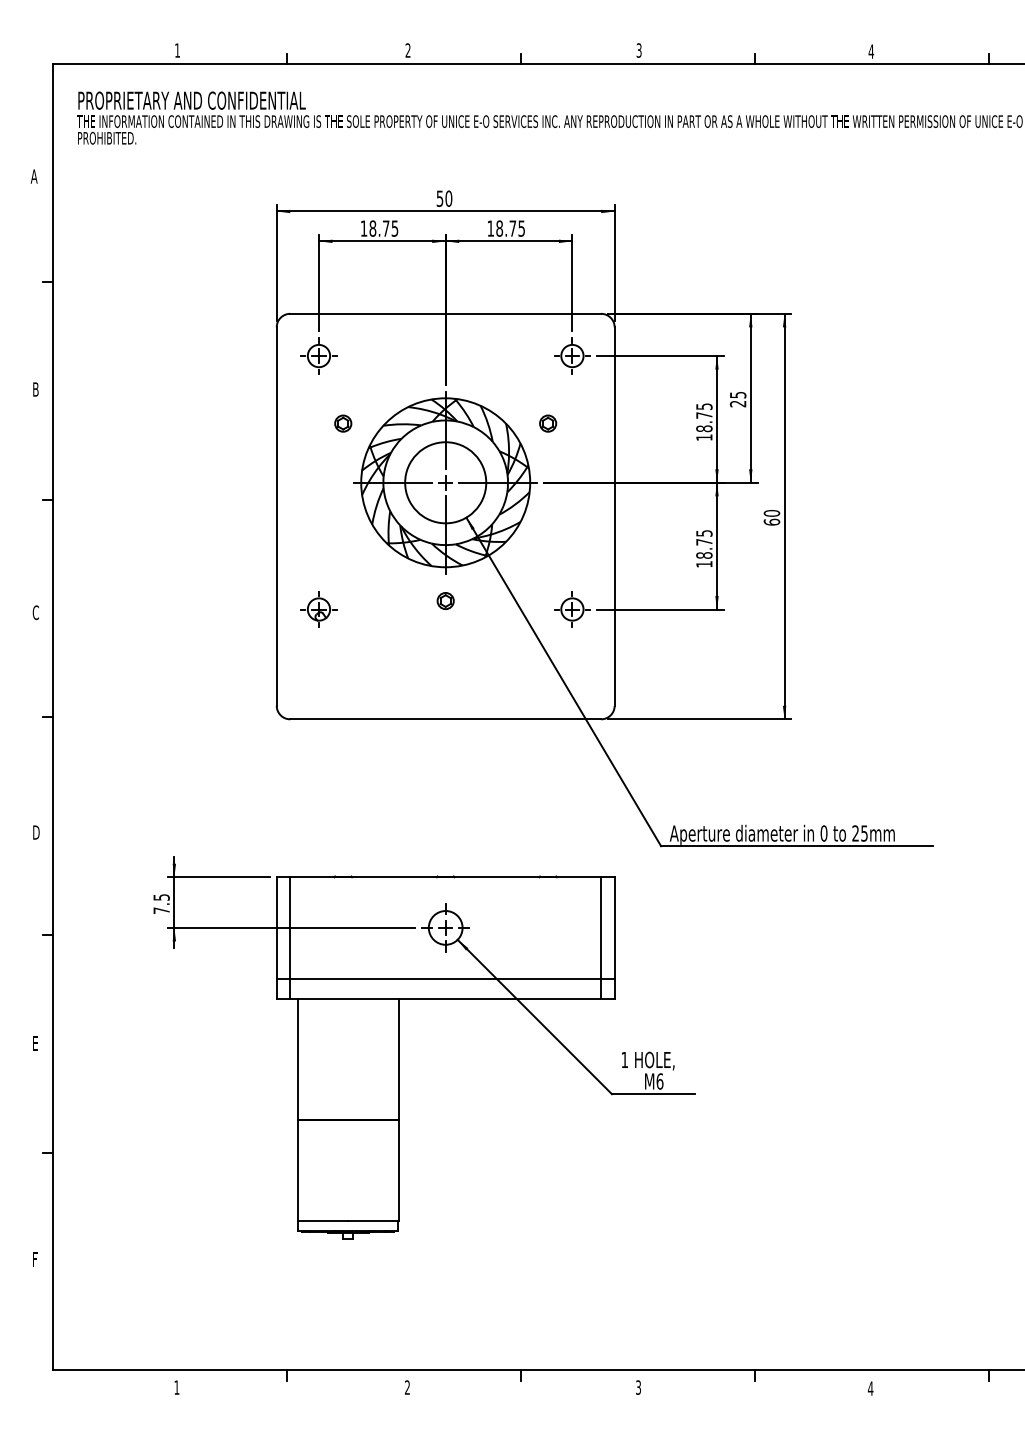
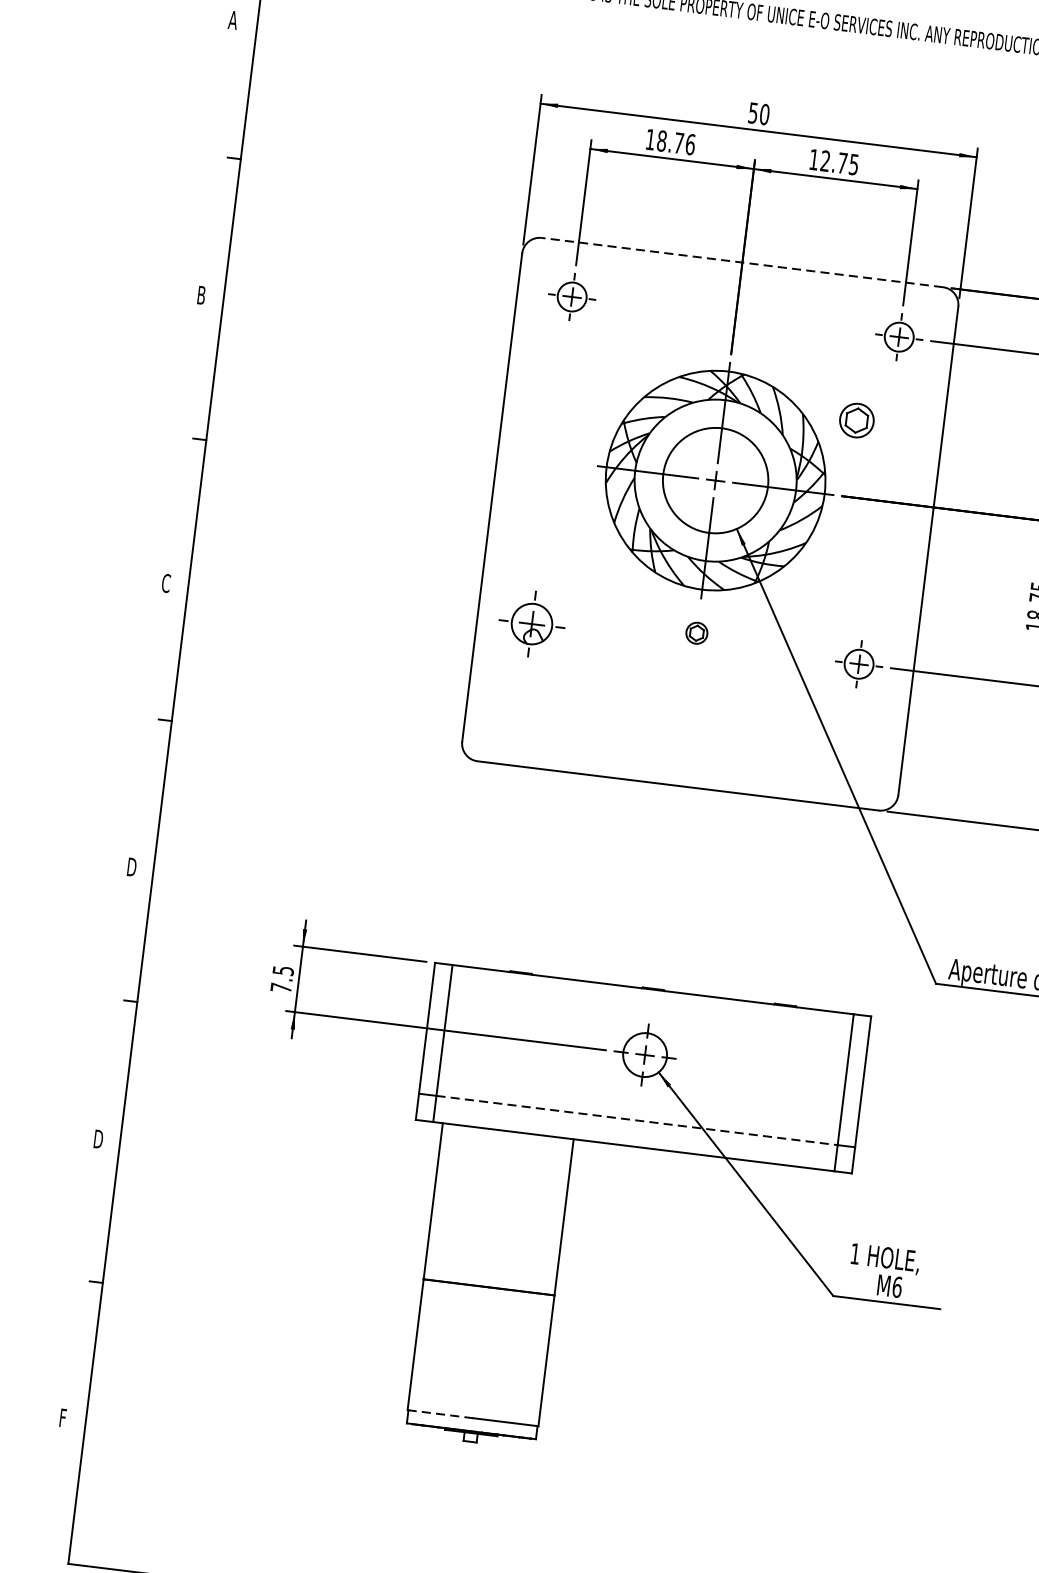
text: (394, 228) -> (689, 144), 18.75 -> 18.76
text: (499, 228) -> (825, 161), 18.75 -> 12.75
line: (445, 313) -> (742, 262), solid -> dashed
part: (343, 423) -> (593, 387), removed
part: (548, 423) -> (857, 420), size x1.6
part: (318, 609) -> (531, 624), size x1.4
line: (446, 978) -> (638, 1120), solid -> dashed
text: (36, 1043) -> (98, 1139), E -> D
line: (323, 1221) -> (440, 1414), solid -> dashed

